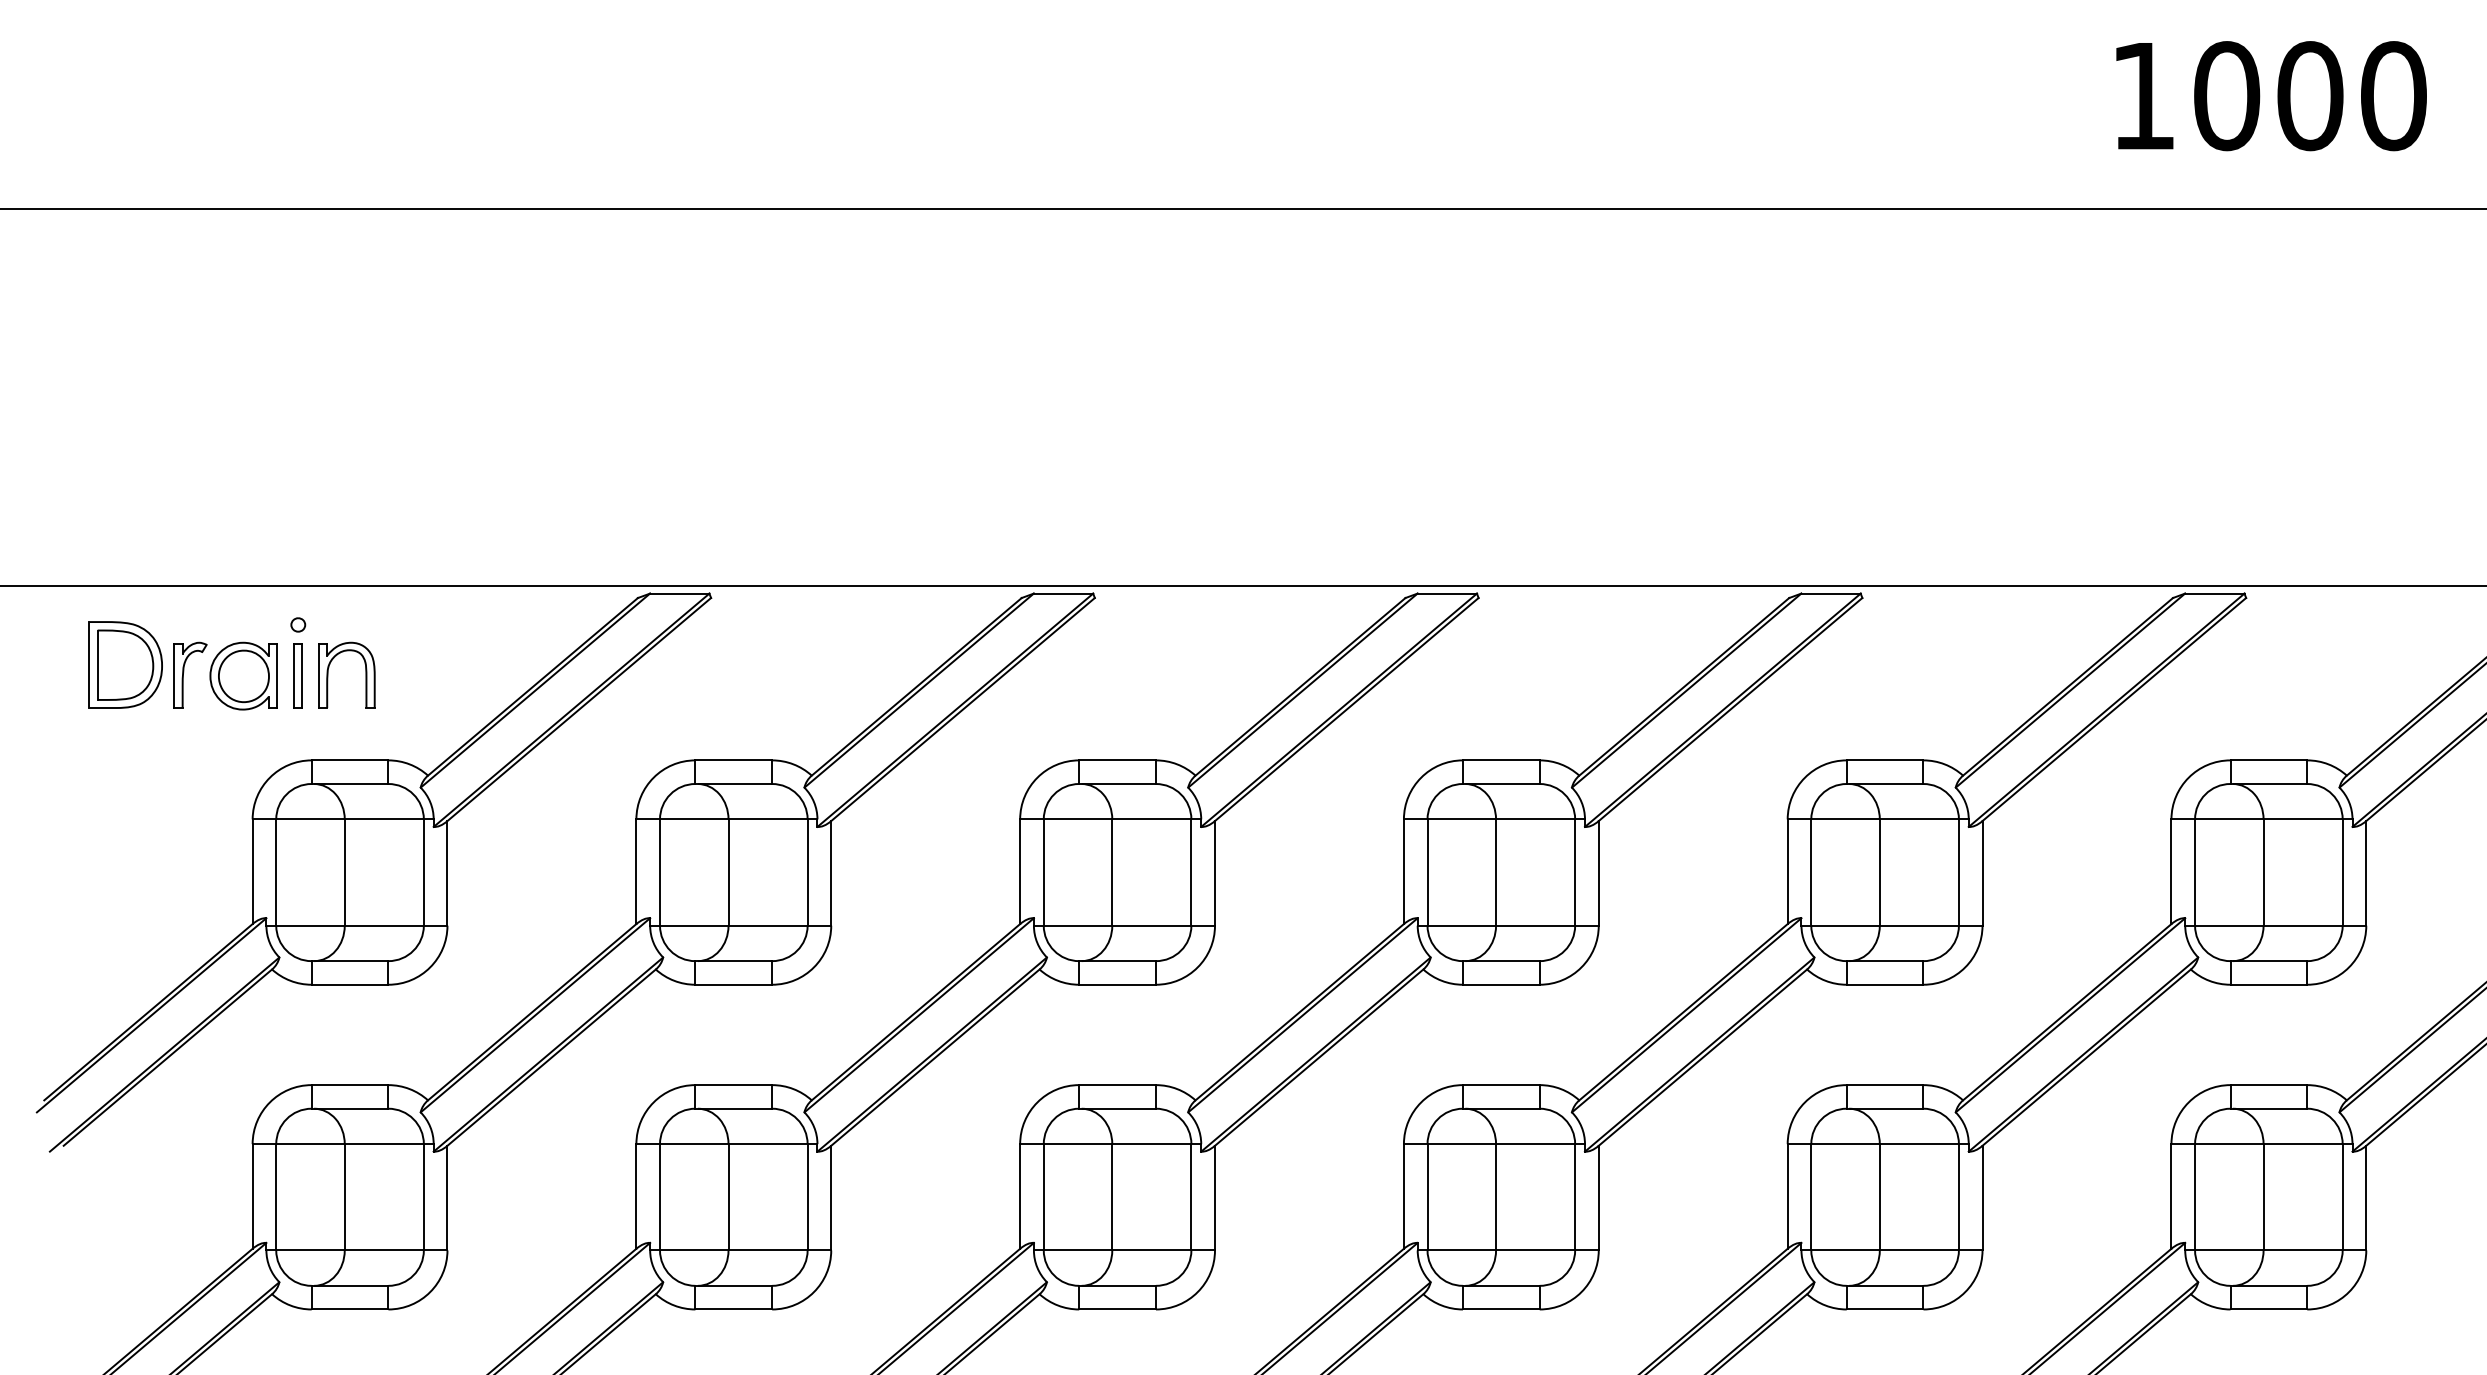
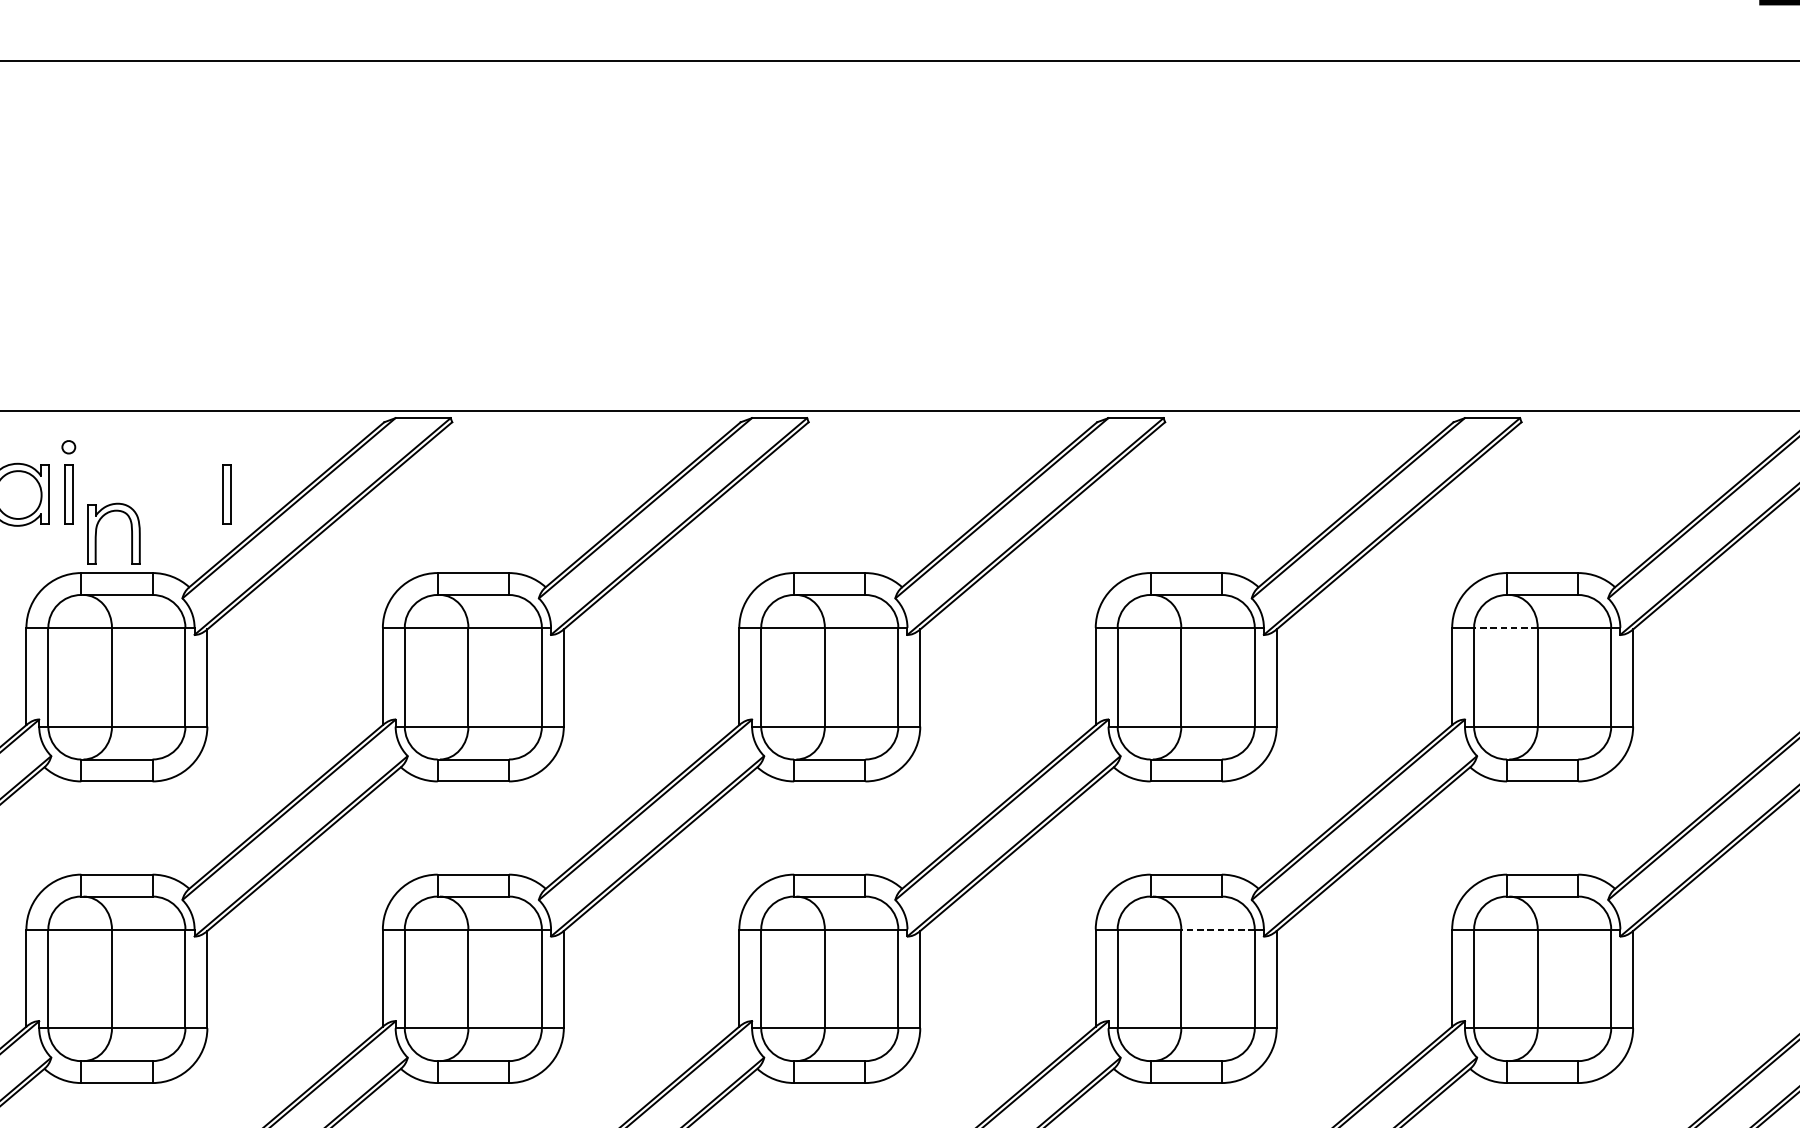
part: (328, 674) -> (96, 533), moved
part: (467, 675) -> (225, 494), added
line: (1845, 819) -> (1505, 627), solid -> dashed
line: (1535, 1144) -> (1217, 929), solid -> dashed

